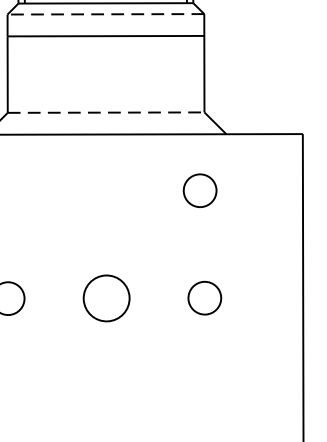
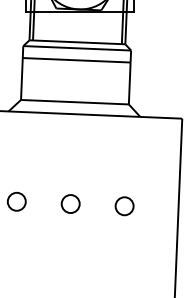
line: (106, 14) -> (77, 48), dashed -> solid
line: (105, 113) -> (74, 102), dashed -> solid
circle: (199, 191) -> (124, 147), removed
circle: (106, 297) -> (70, 203), size x0.71

